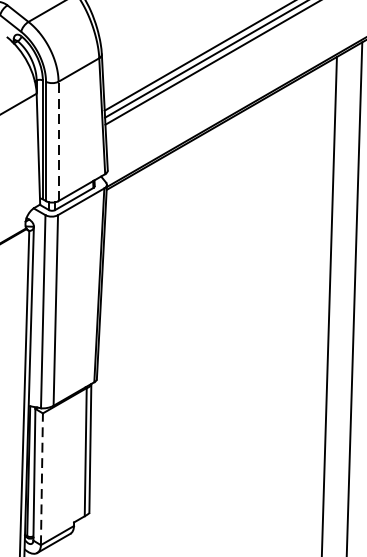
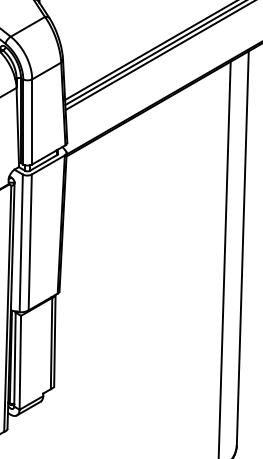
line: (58, 140) -> (32, 121), dashed -> solid
line: (42, 478) -> (20, 362), dashed -> solid

